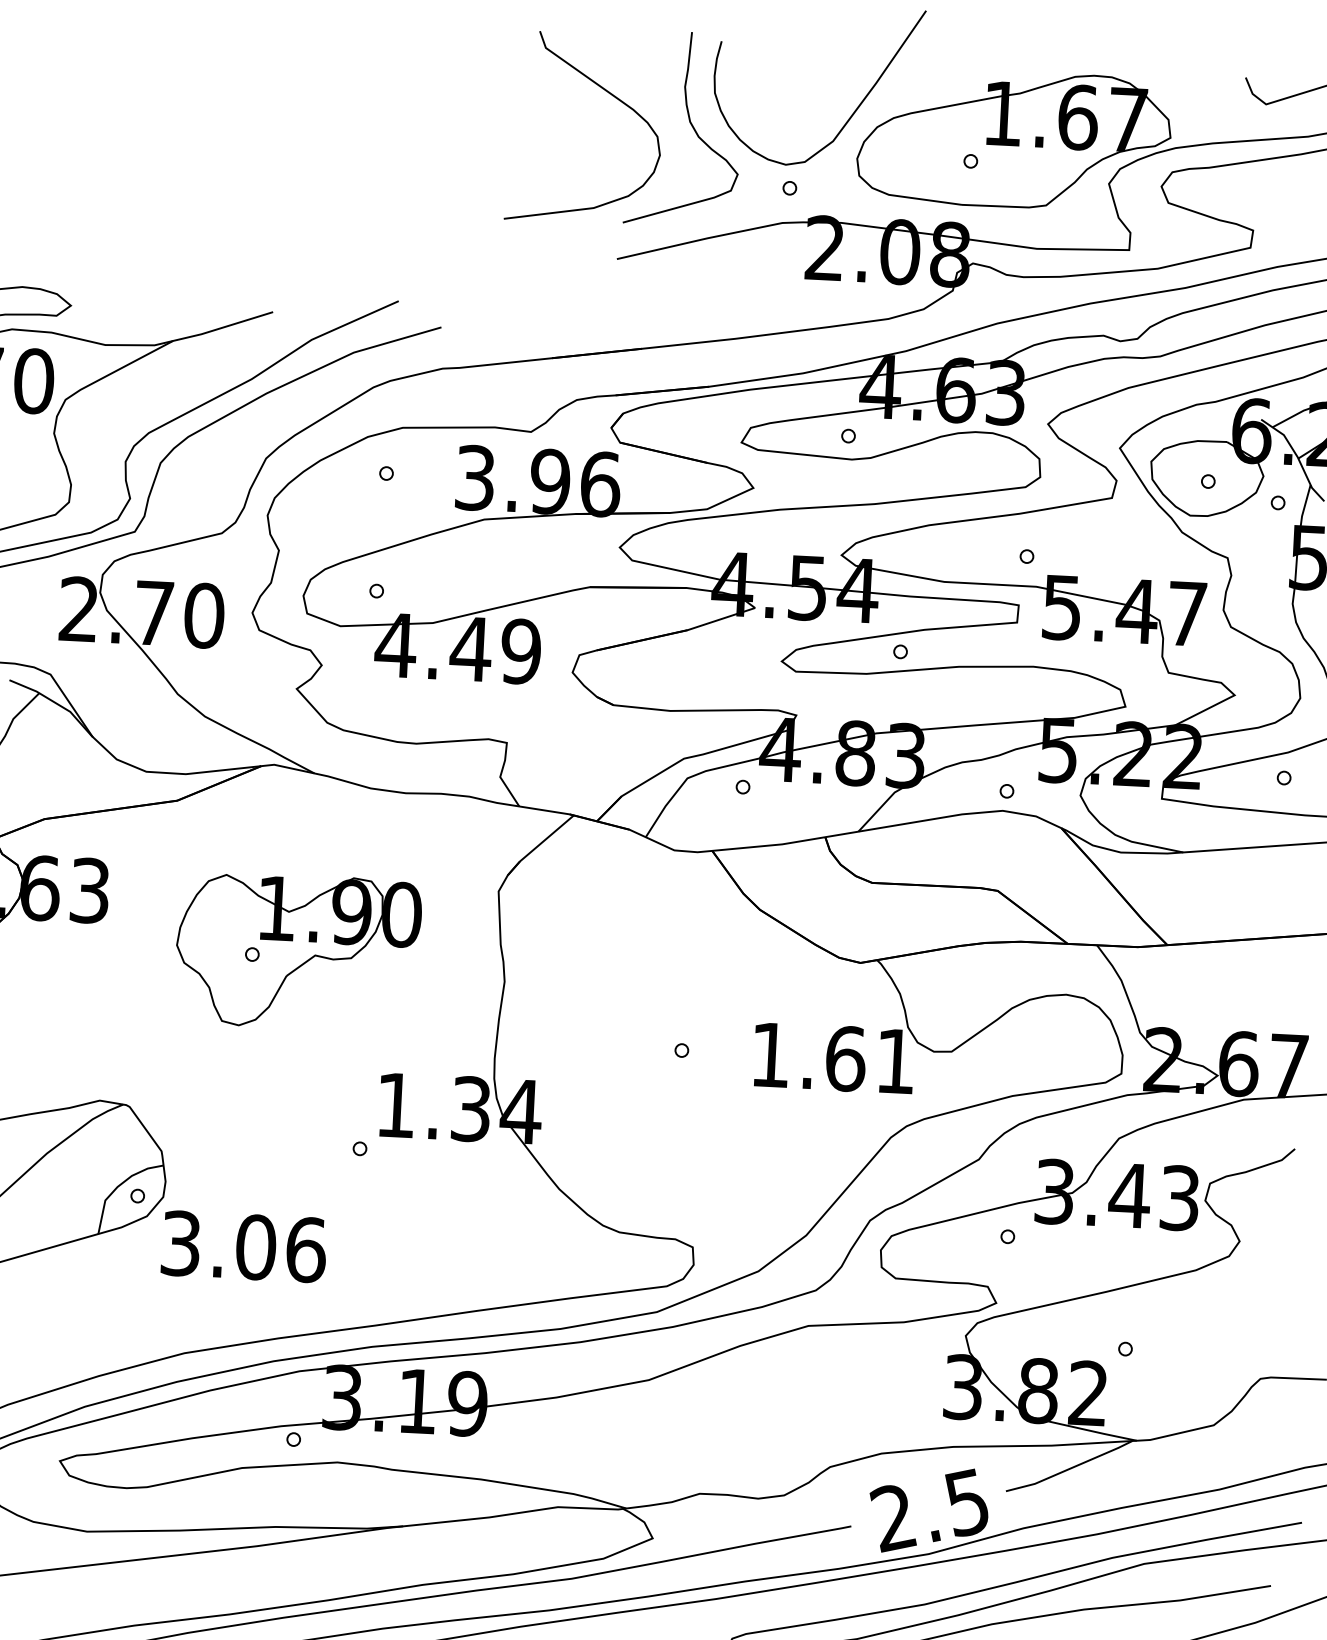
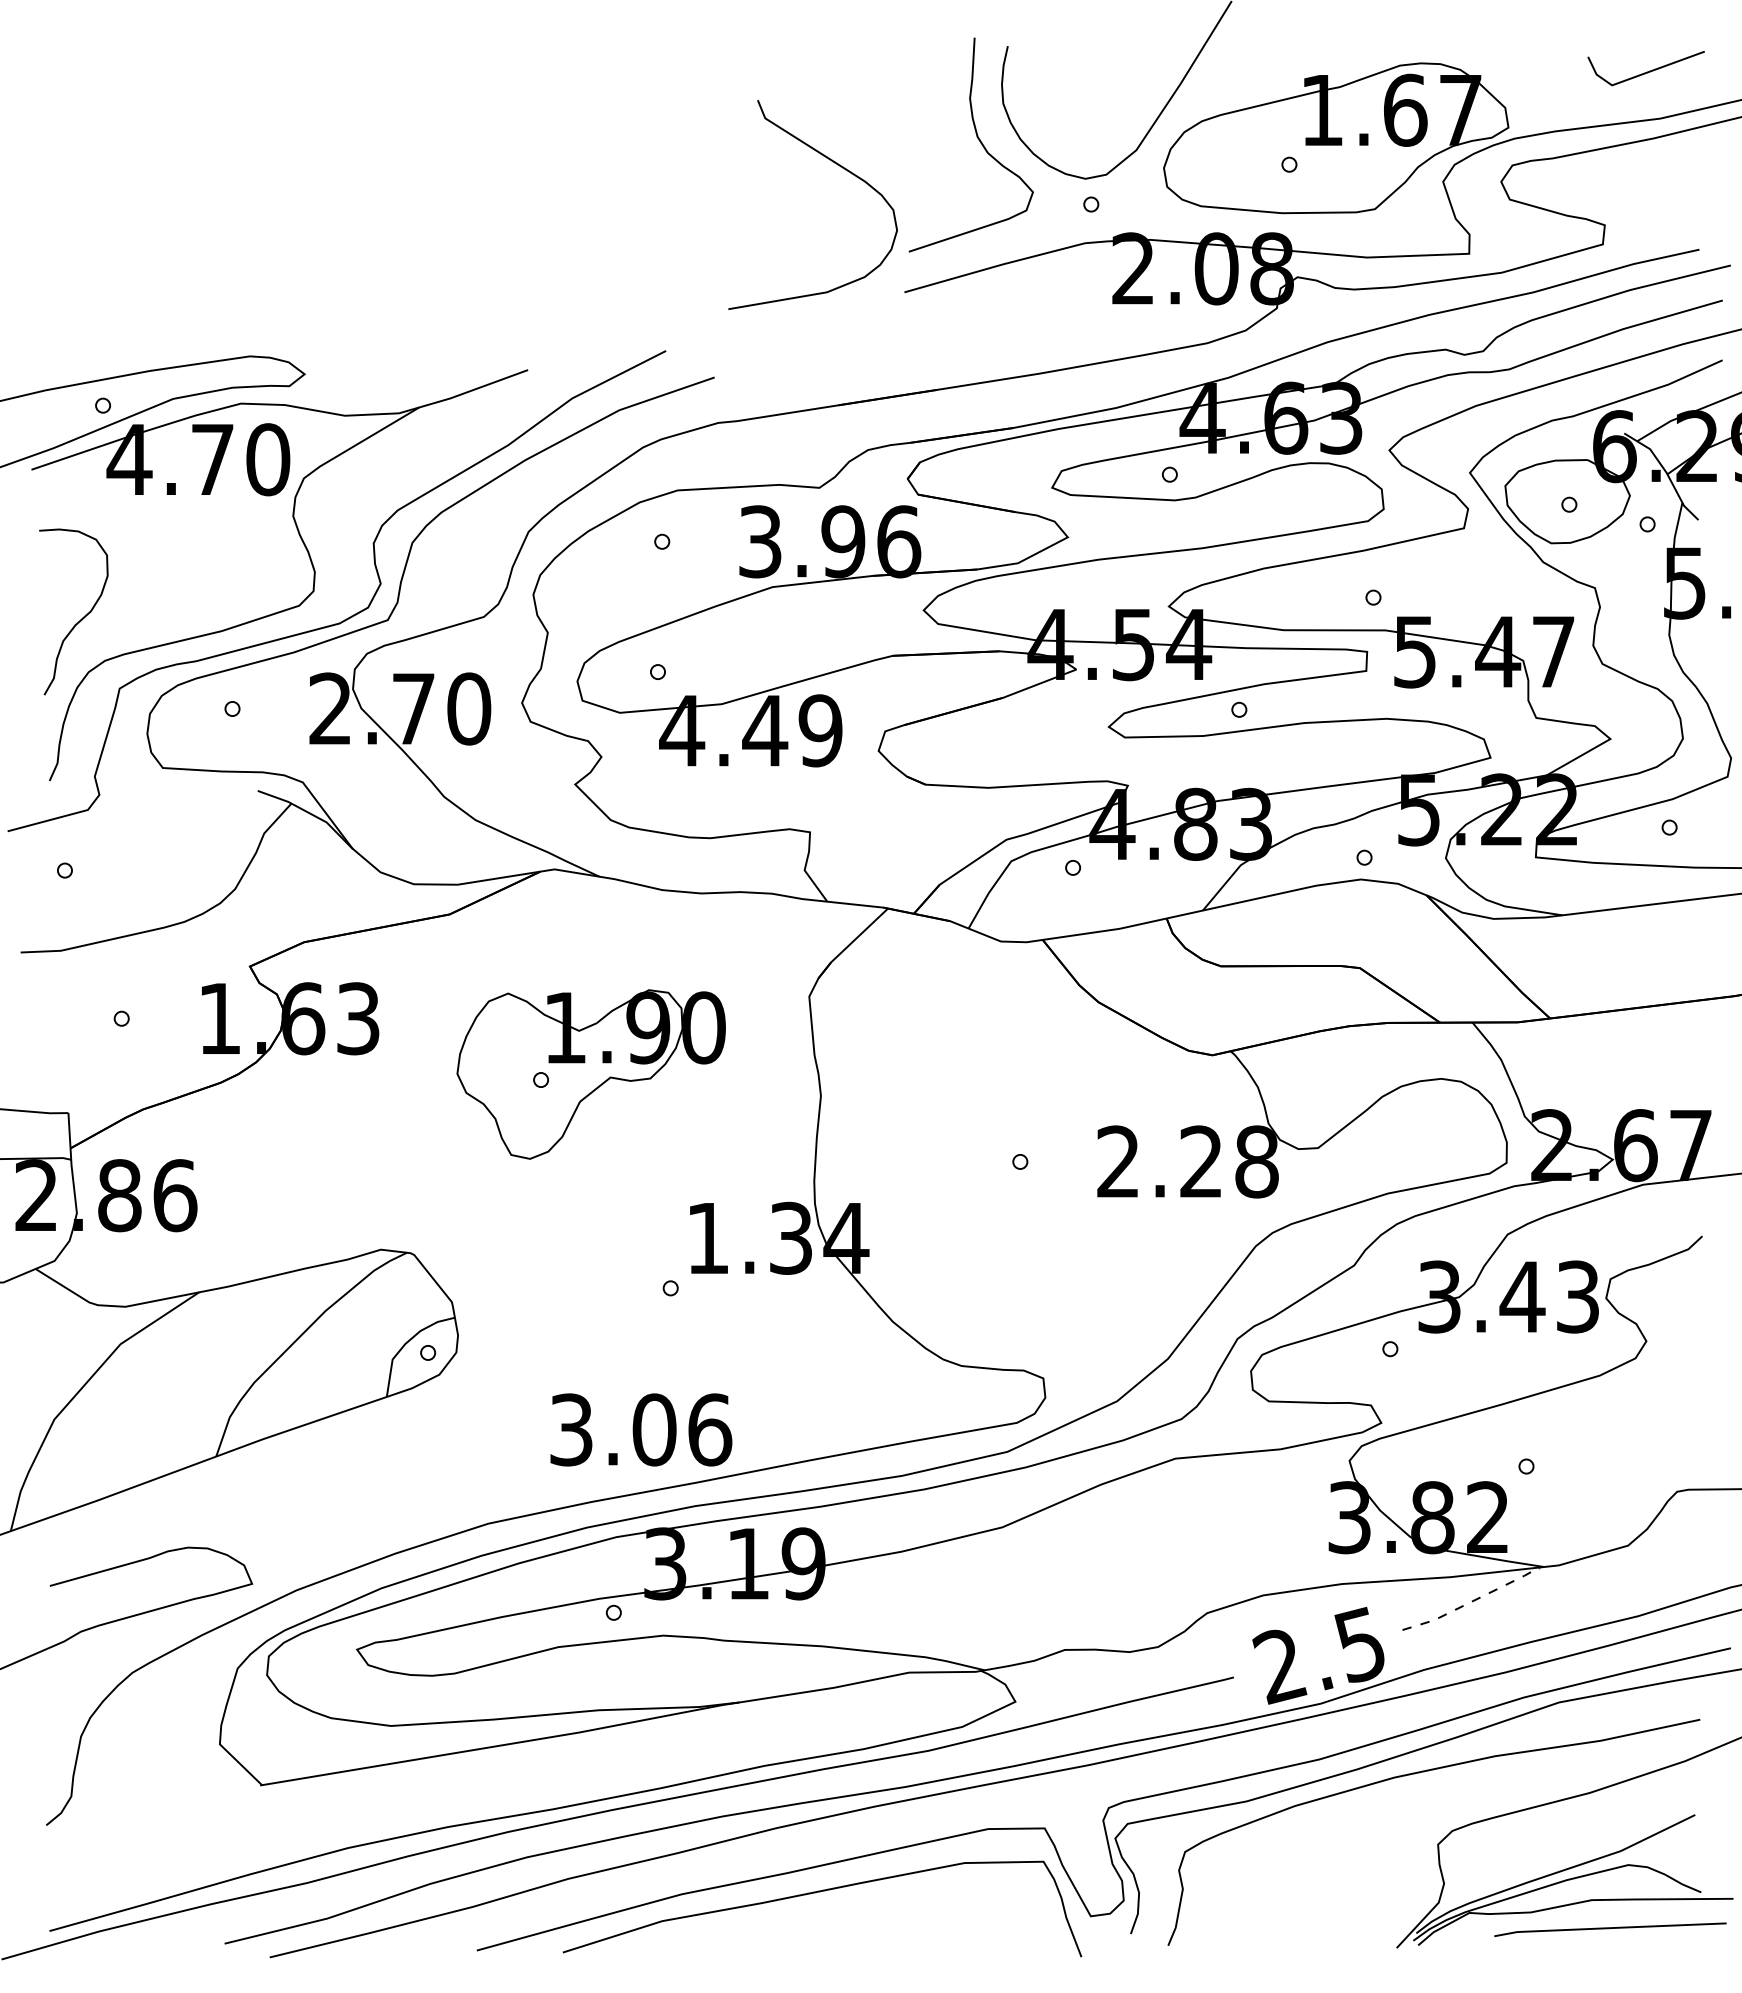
curve: (609, 93) -> (837, 165), moved
text: (833, 1057) -> (1187, 1161), 1.61 -> 2.28
text: (244, 1246) -> (641, 1429), moved
line: (1070, 1468) -> (1472, 1601), solid -> dashed

